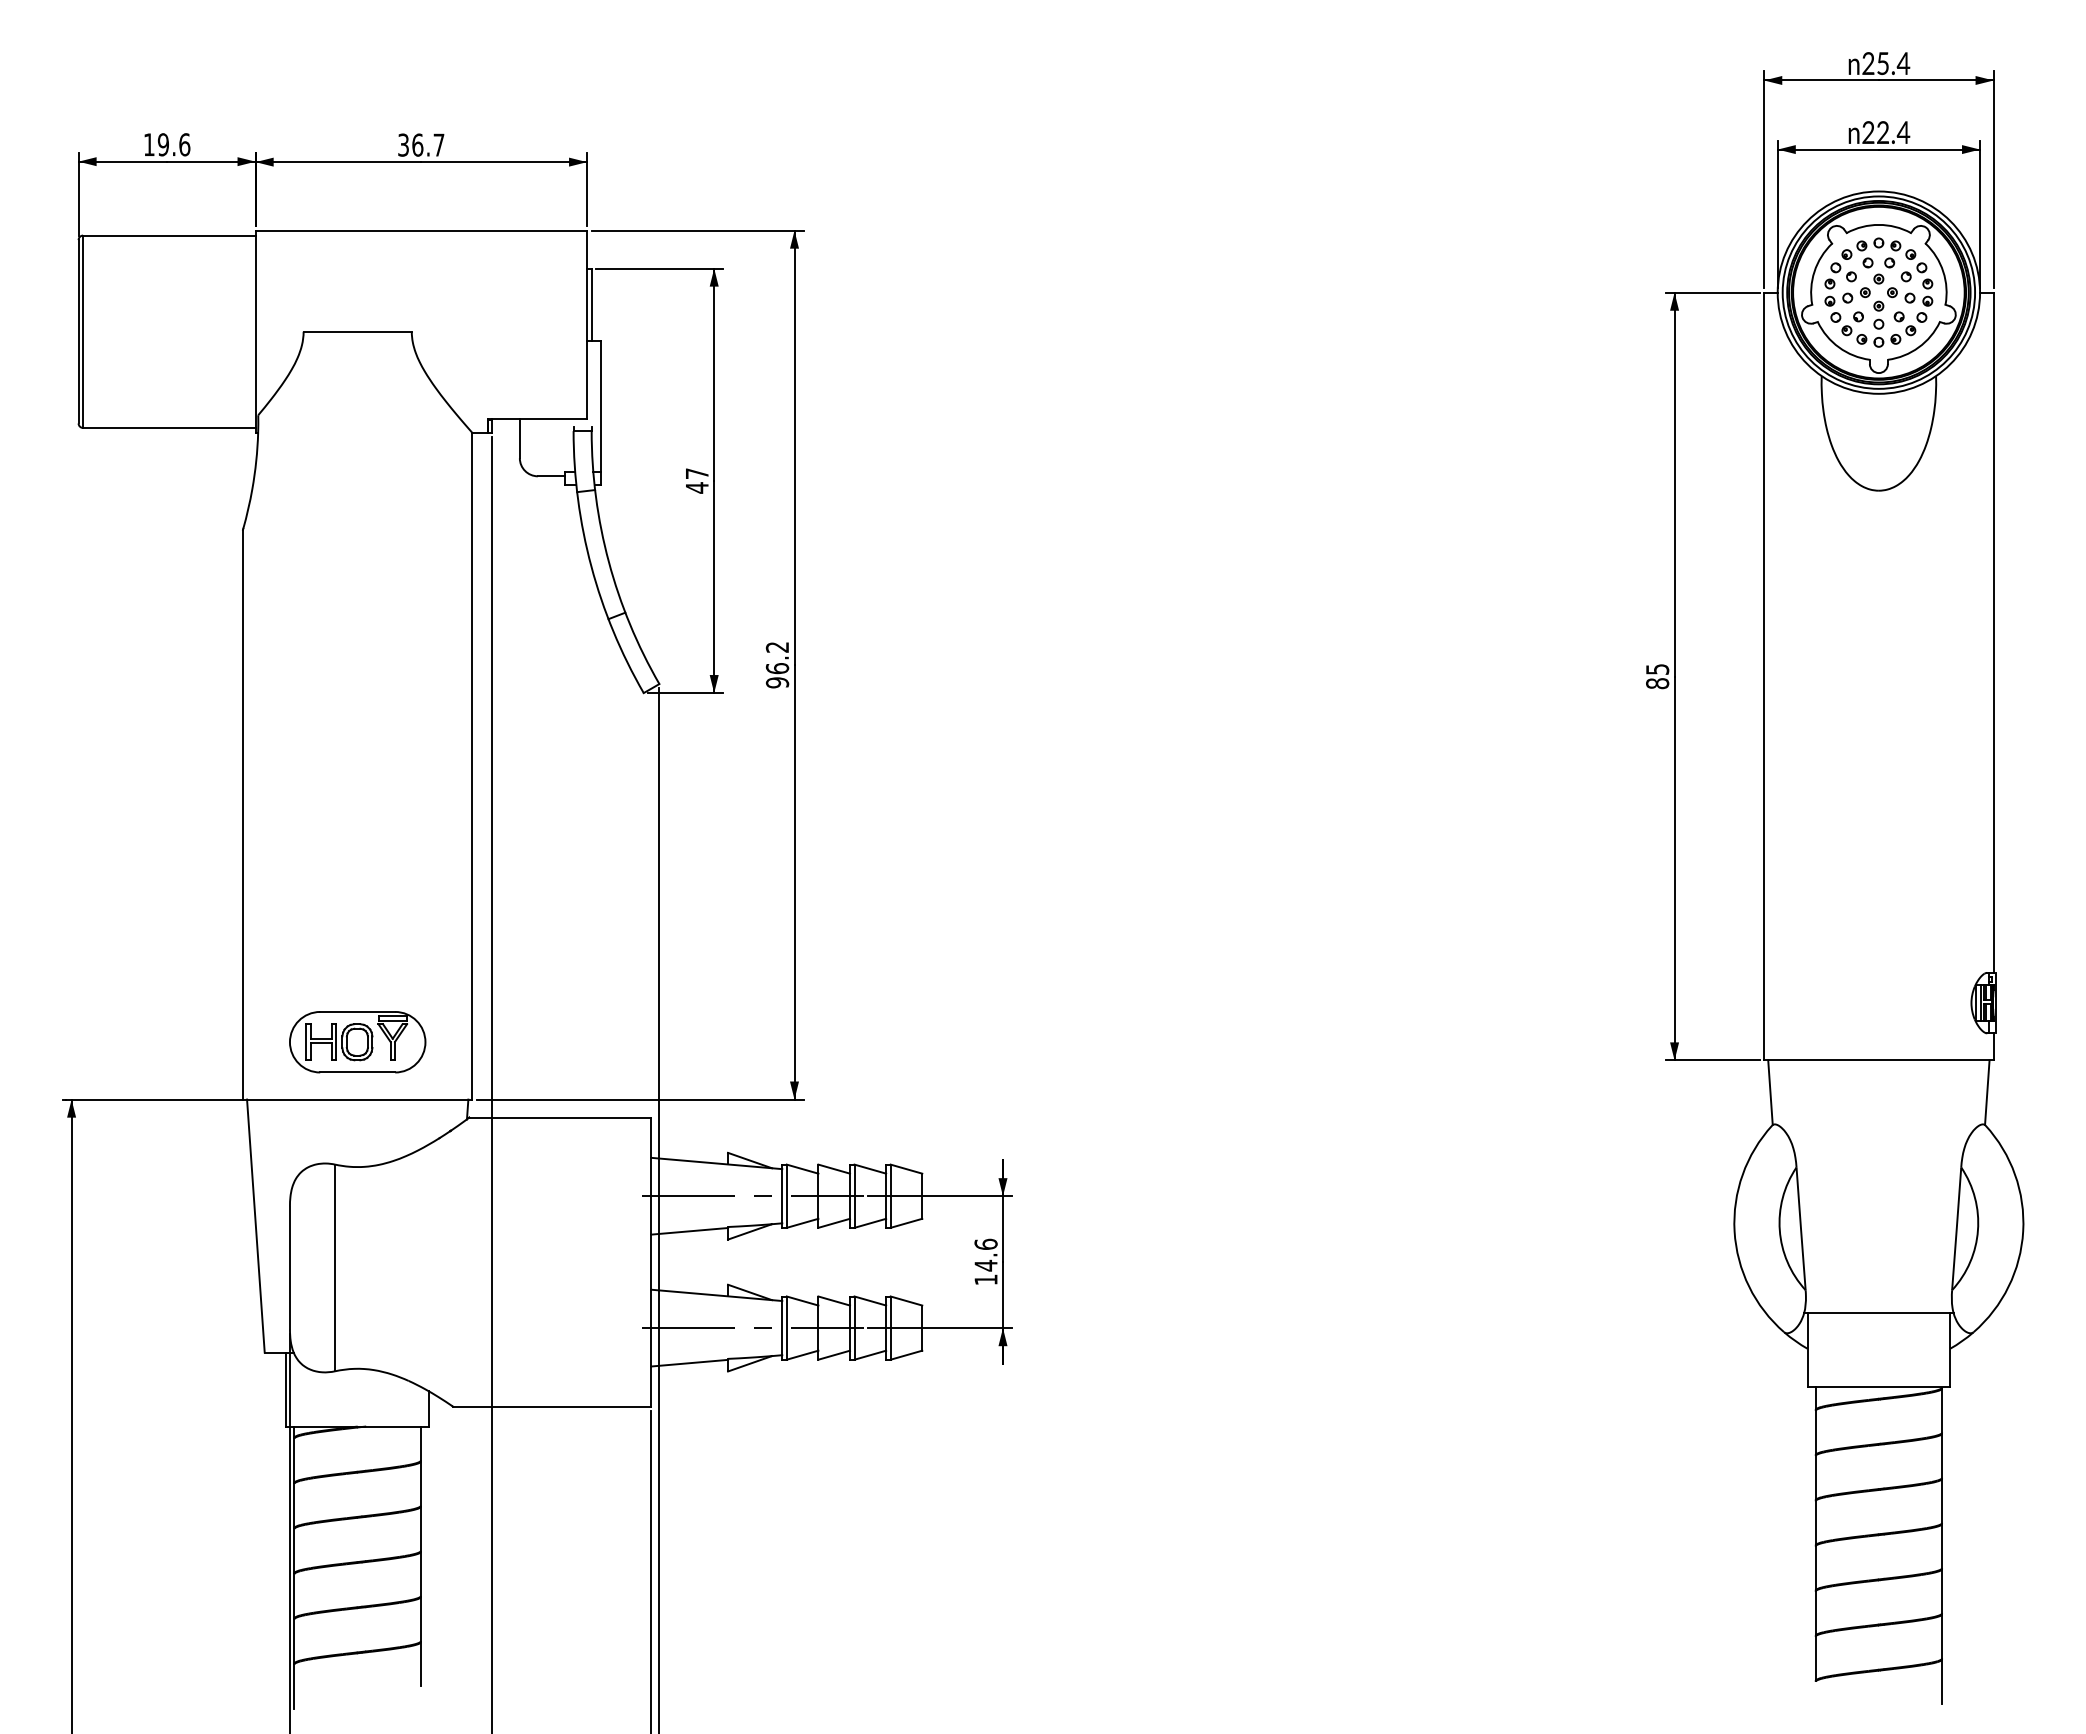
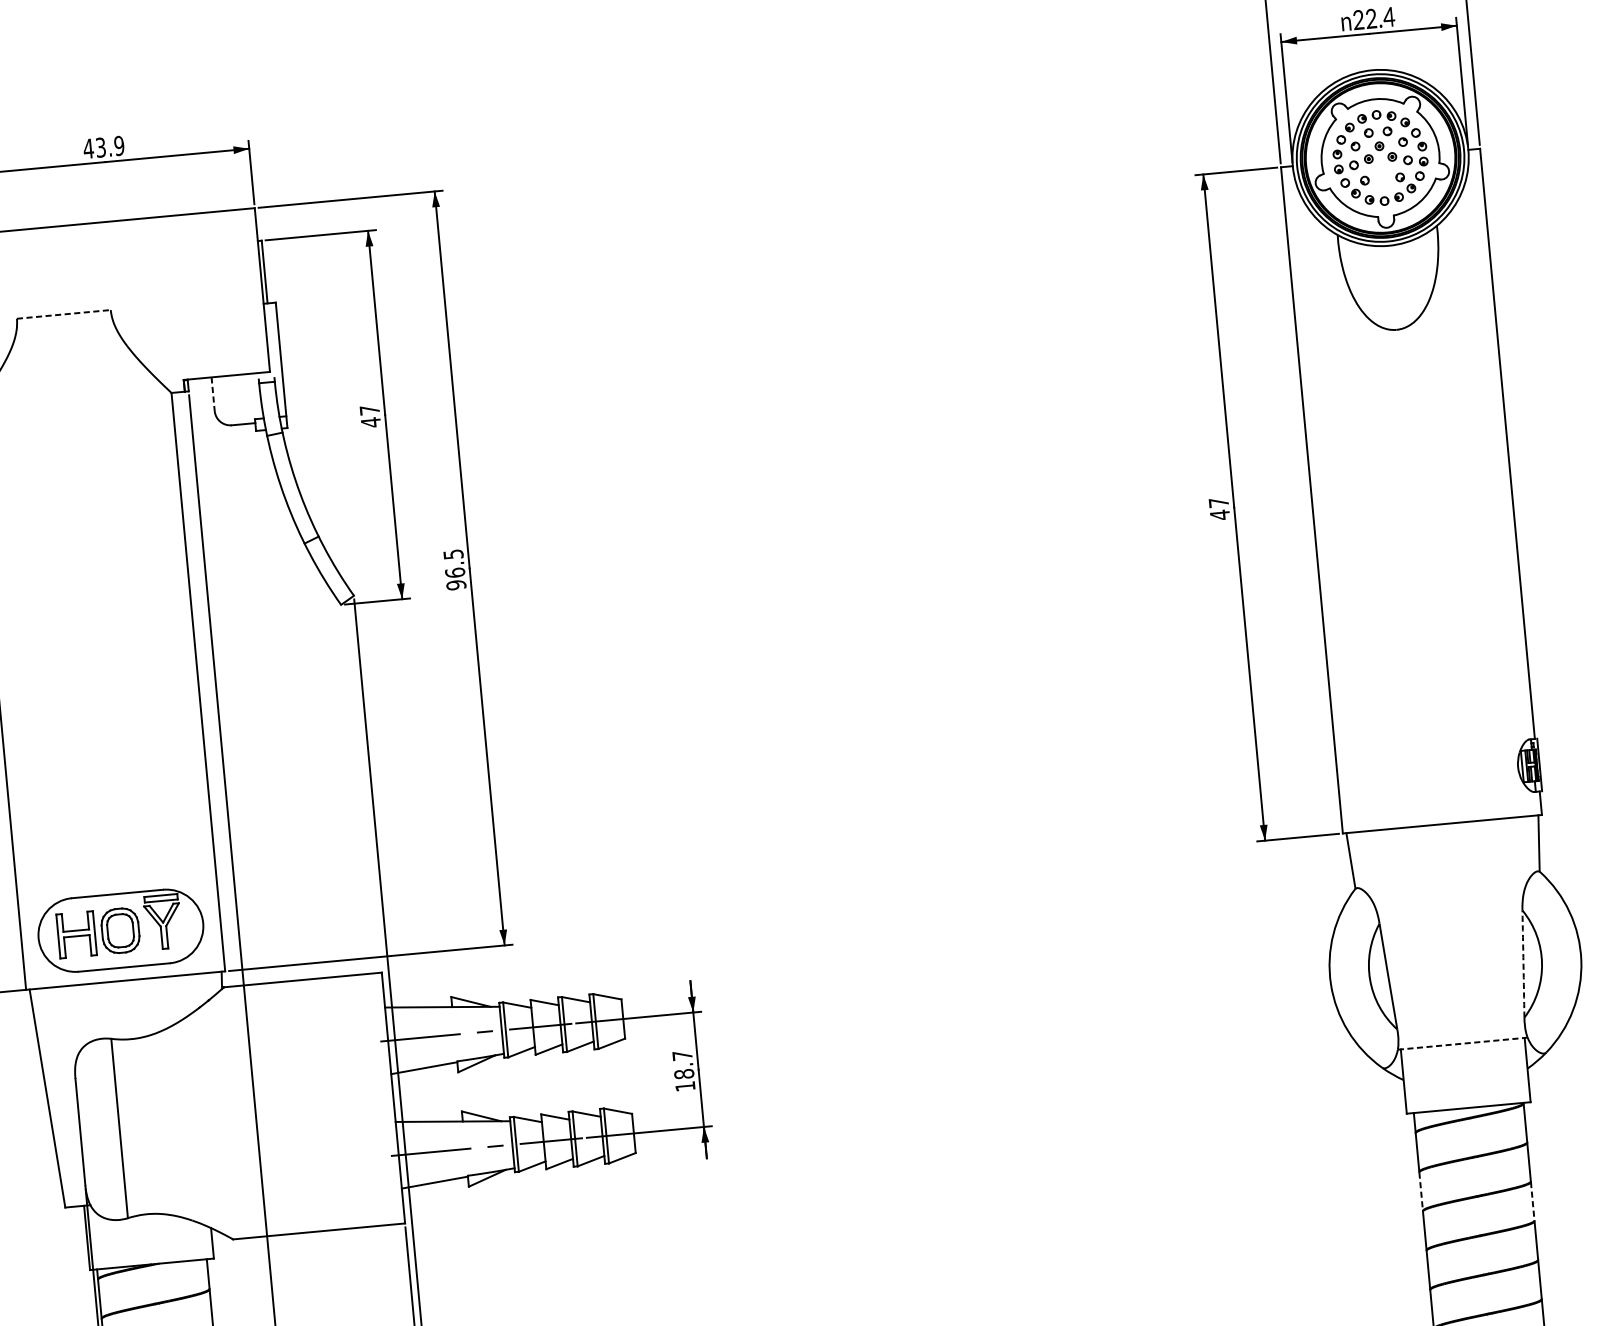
text: (420, 144) -> (103, 146), 36.7 -> 43.9
part: (1878, 314) -> (1382, 177), removed
line: (358, 331) -> (64, 314), solid -> dashed
line: (519, 439) -> (212, 394), solid -> dashed
text: (777, 647) -> (453, 554), 96.2 -> 96.5
text: (1657, 676) -> (1219, 508), 85 -> 47
part: (357, 1042) -> (120, 931), size x1.4
arc: (1956, 1228) -> (1523, 963), solid -> dashed
text: (985, 1254) -> (682, 1064), 14.6 -> 18.7
line: (1878, 1313) -> (1462, 1043), solid -> dashed
line: (1815, 1478) -> (1421, 1192), solid -> dashed
line: (1942, 1501) -> (1533, 1201), solid -> dashed

